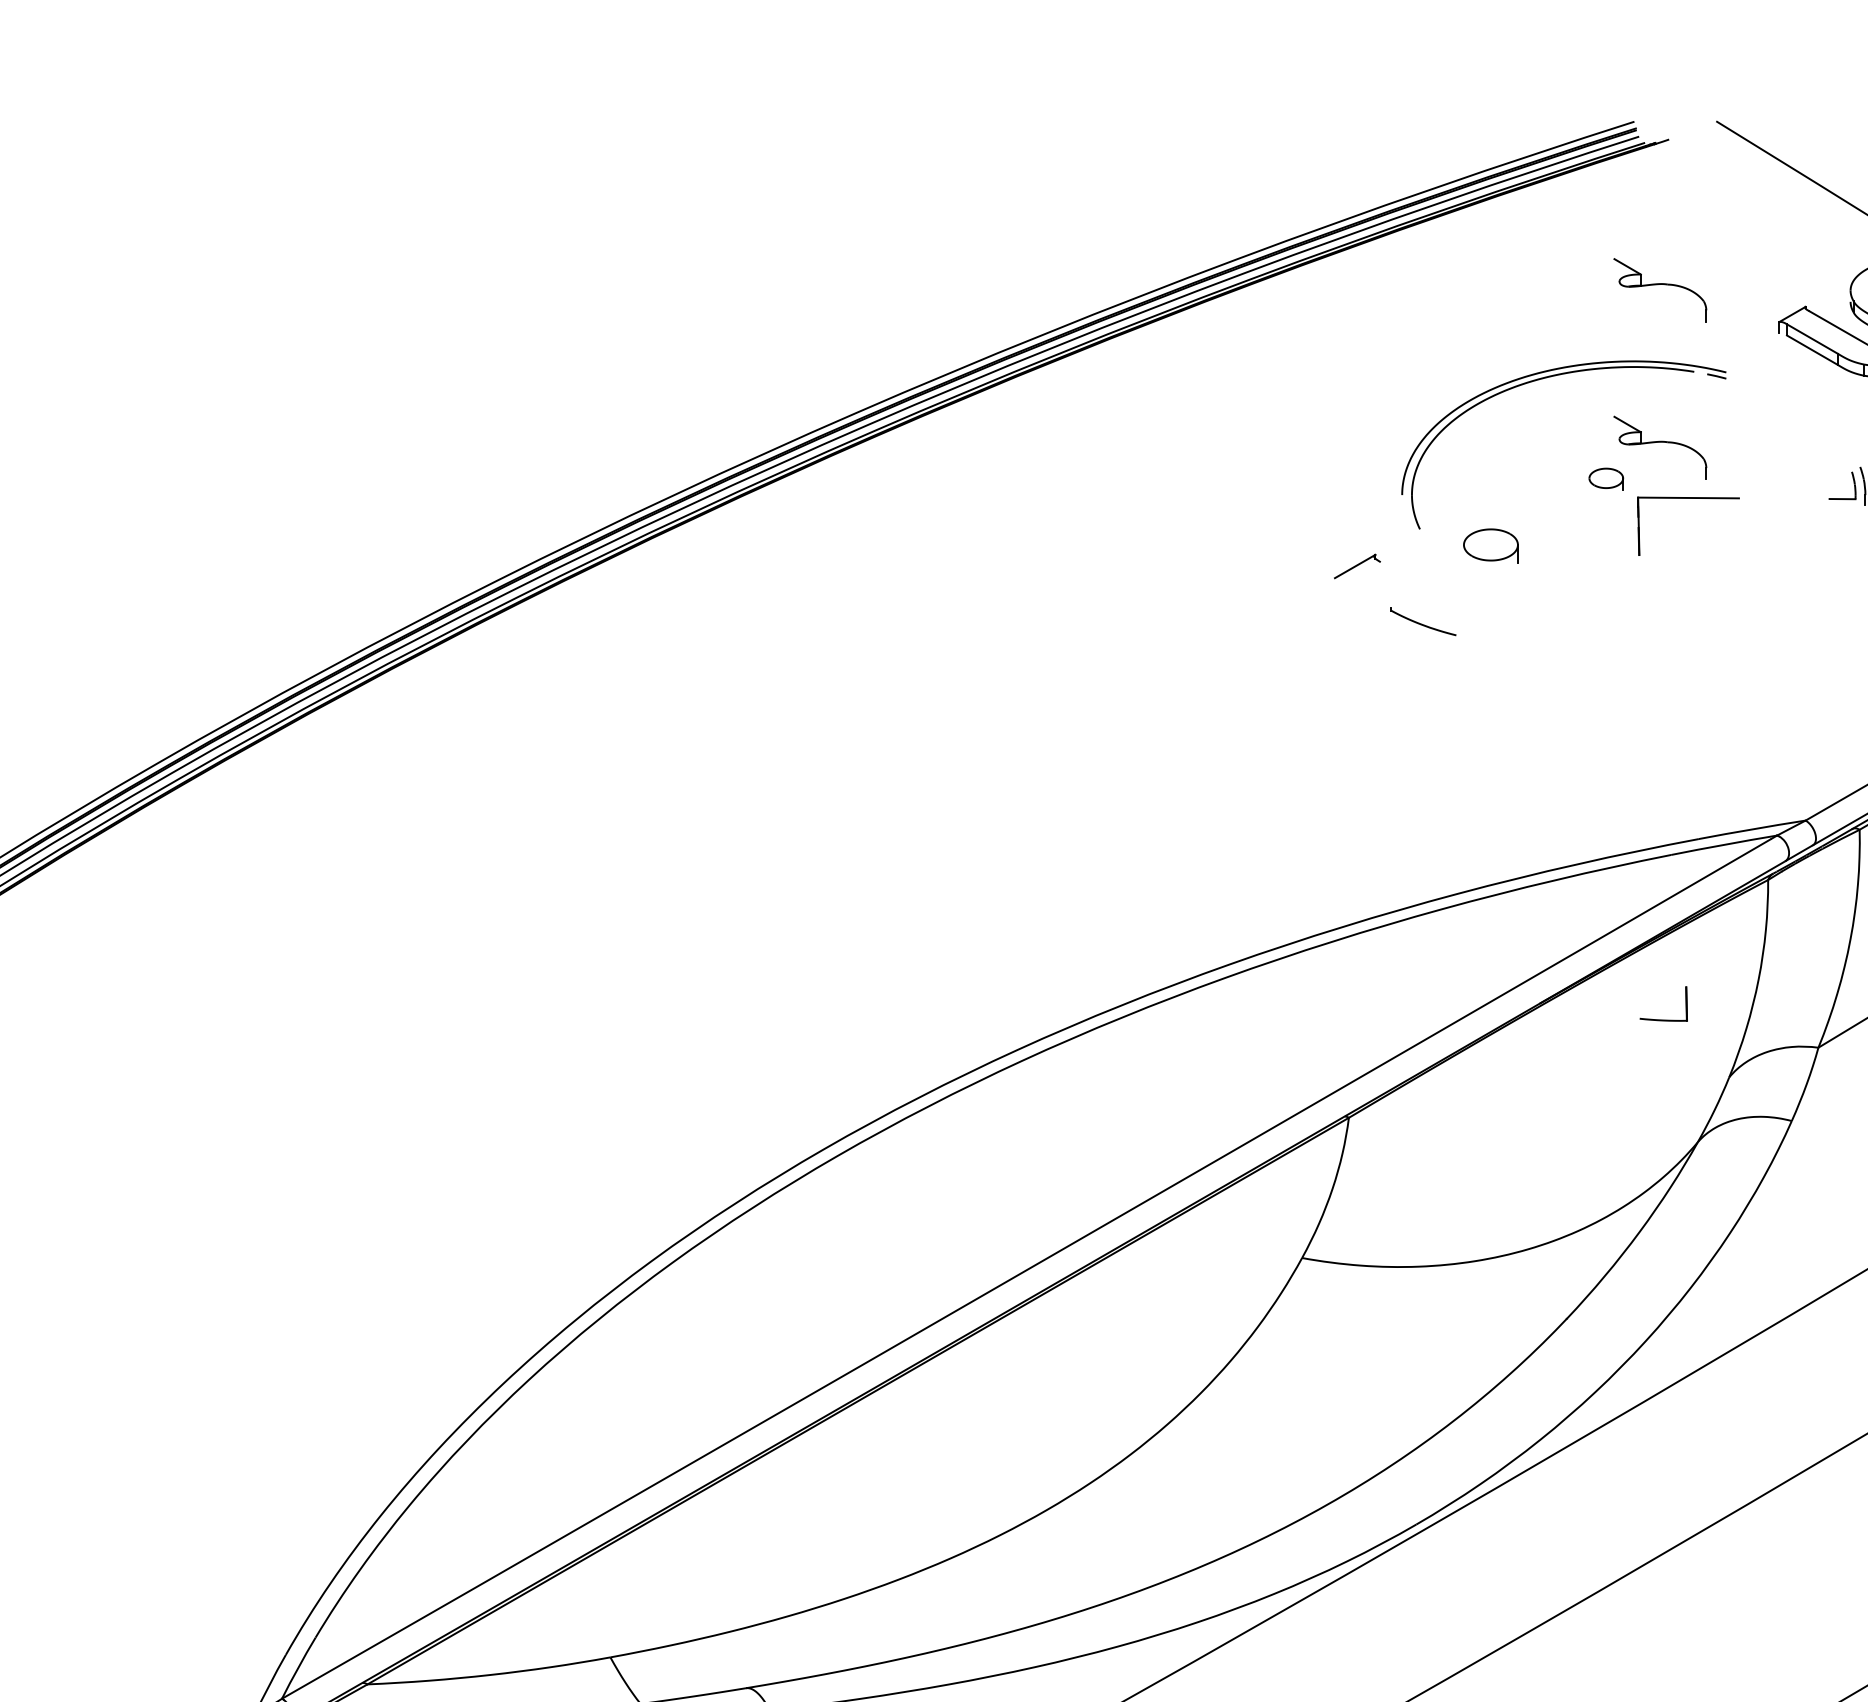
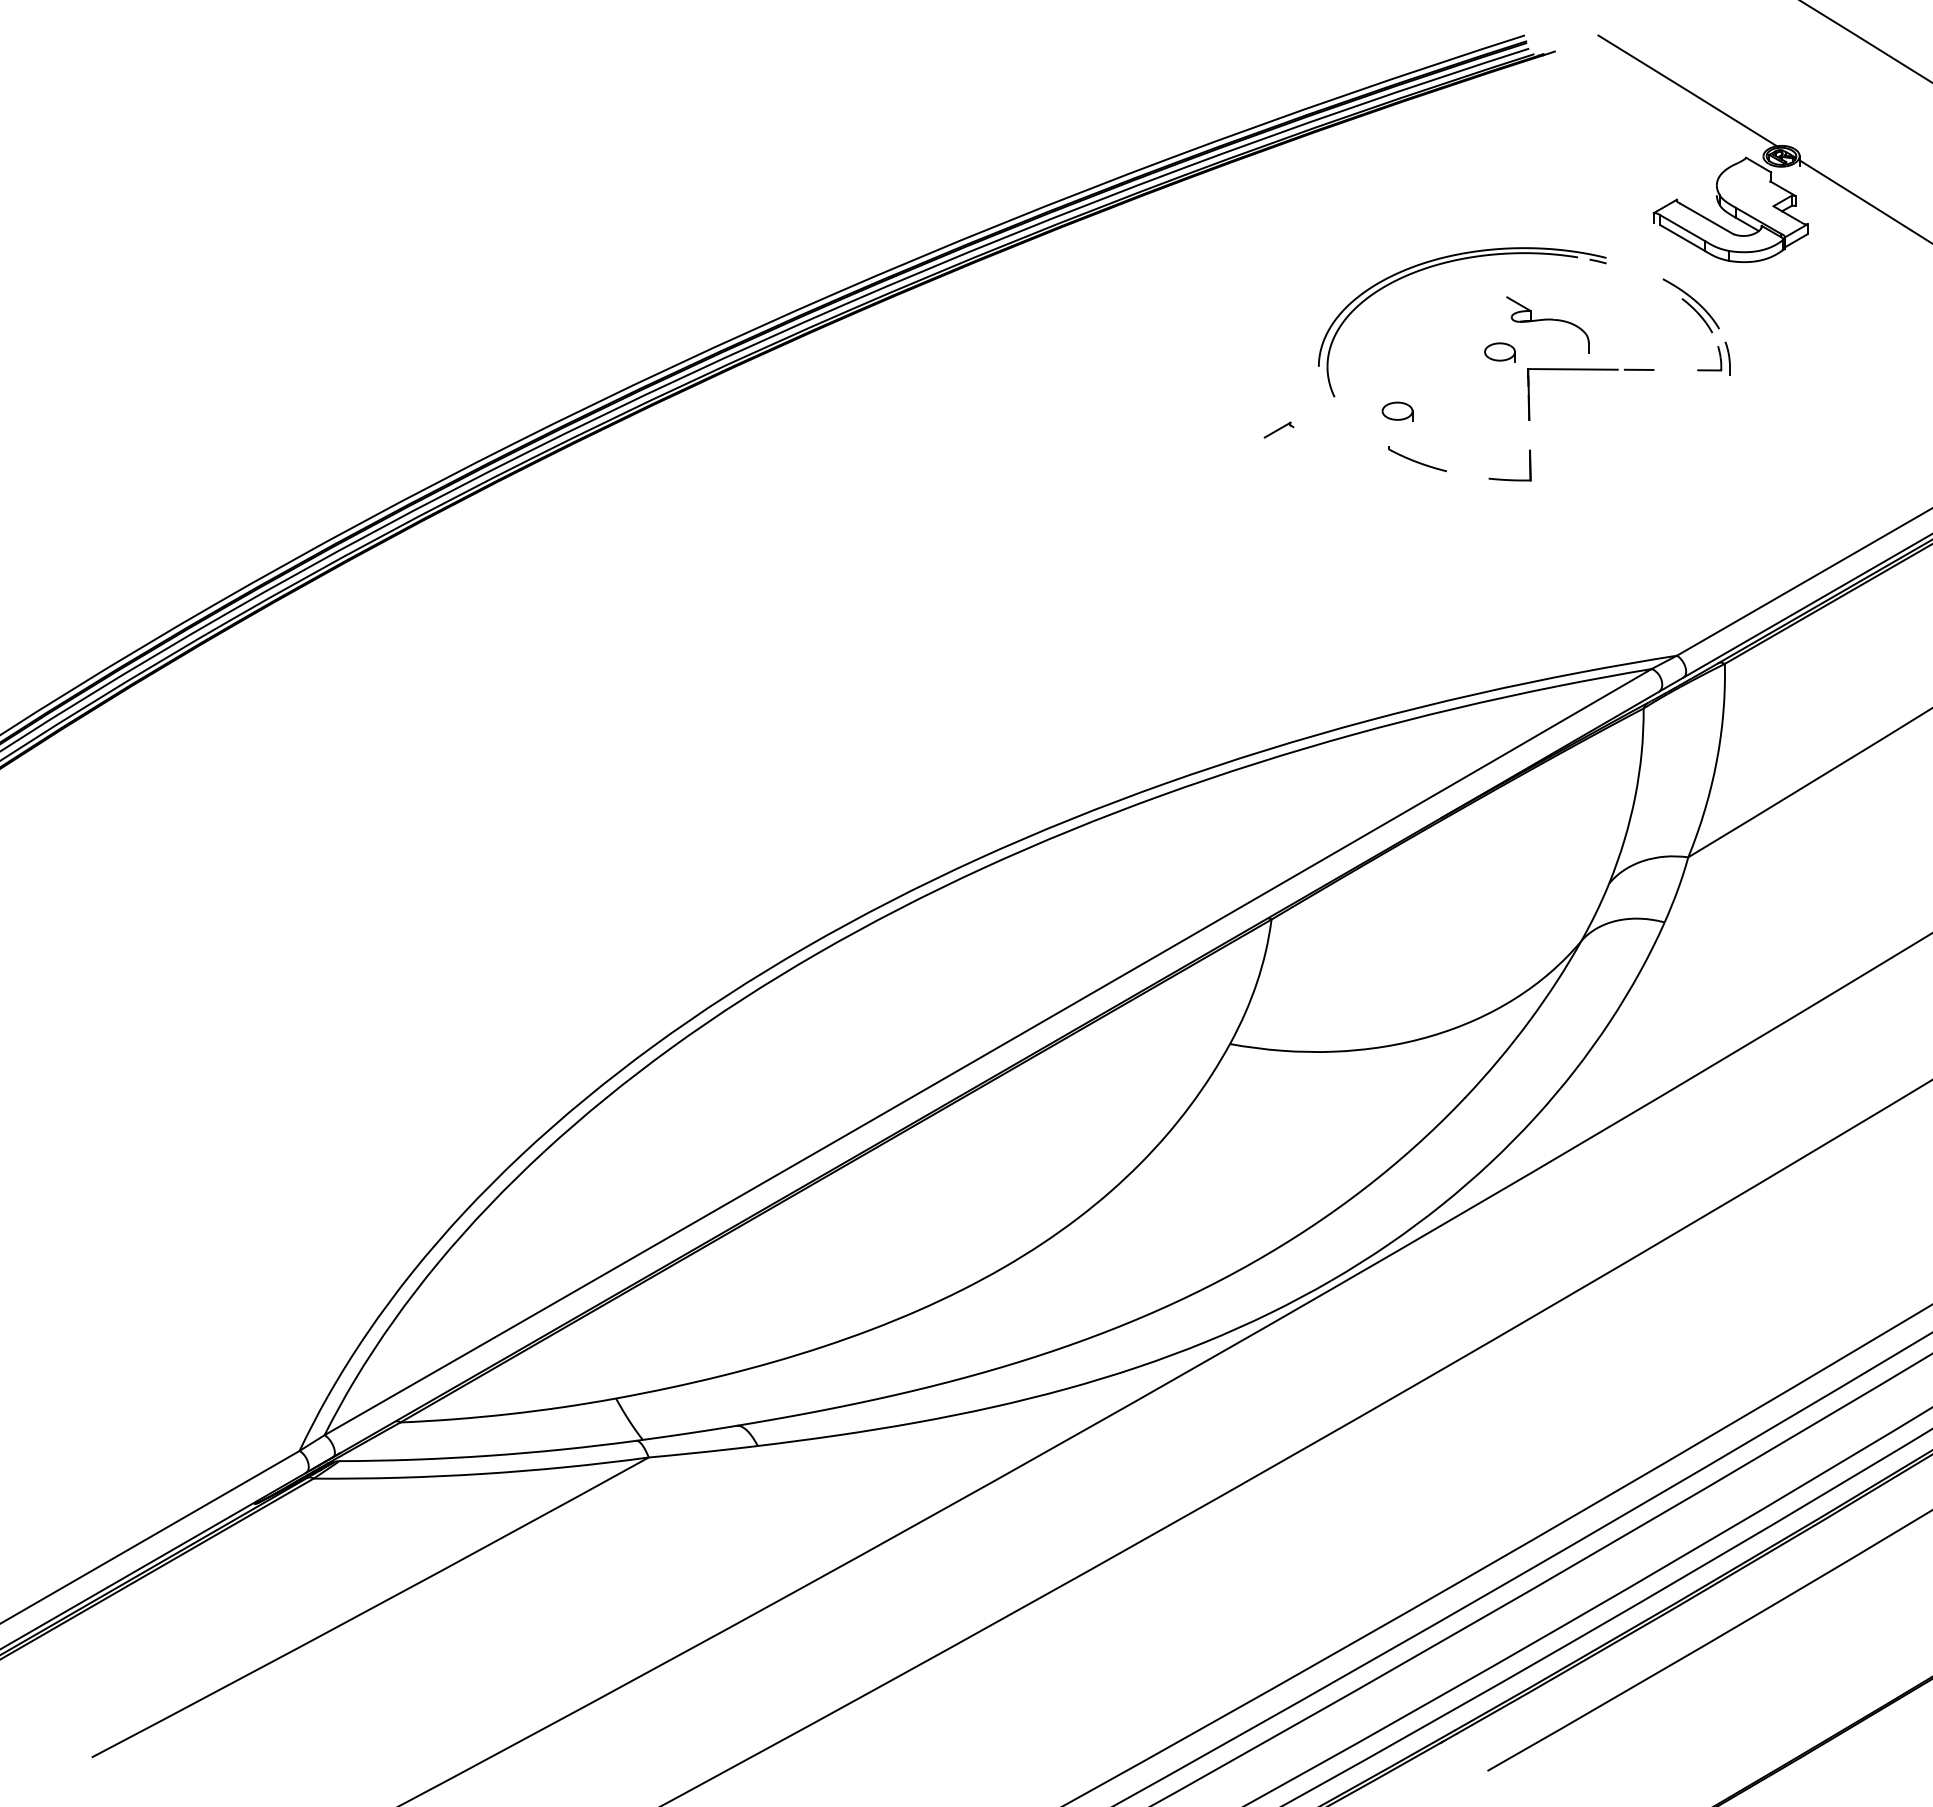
part: (1659, 289) -> (1547, 184), removed
part: (1820, 426) -> (1690, 305), added
line: (1762, 498) -> (1638, 369), added
part: (1490, 545) -> (1397, 411), size x0.62
part: (1356, 565) -> (1278, 429), size x0.71
part: (1423, 622) -> (1417, 459), moved
part: (1663, 1019) -> (1509, 479), moved

